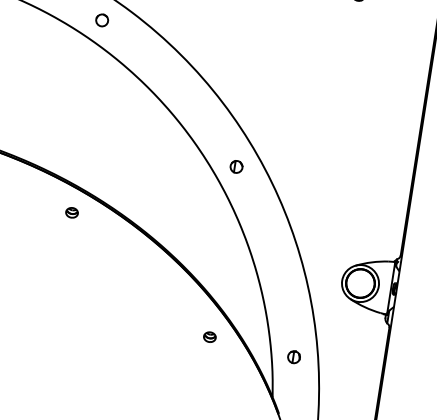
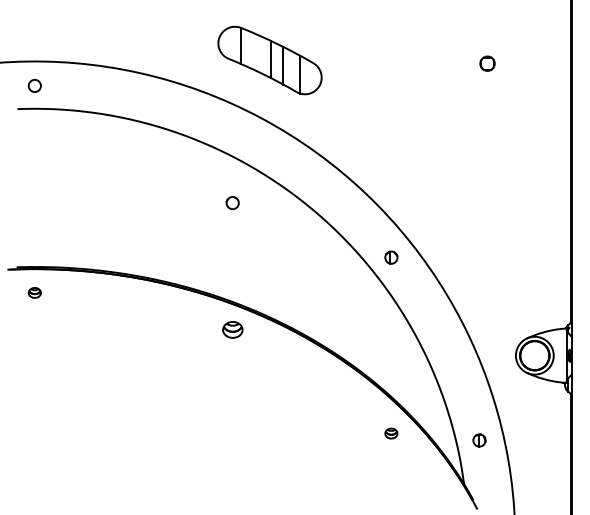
circle: (101, 20) -> (232, 203), moved
part: (71, 212) -> (232, 329), size x1.6

